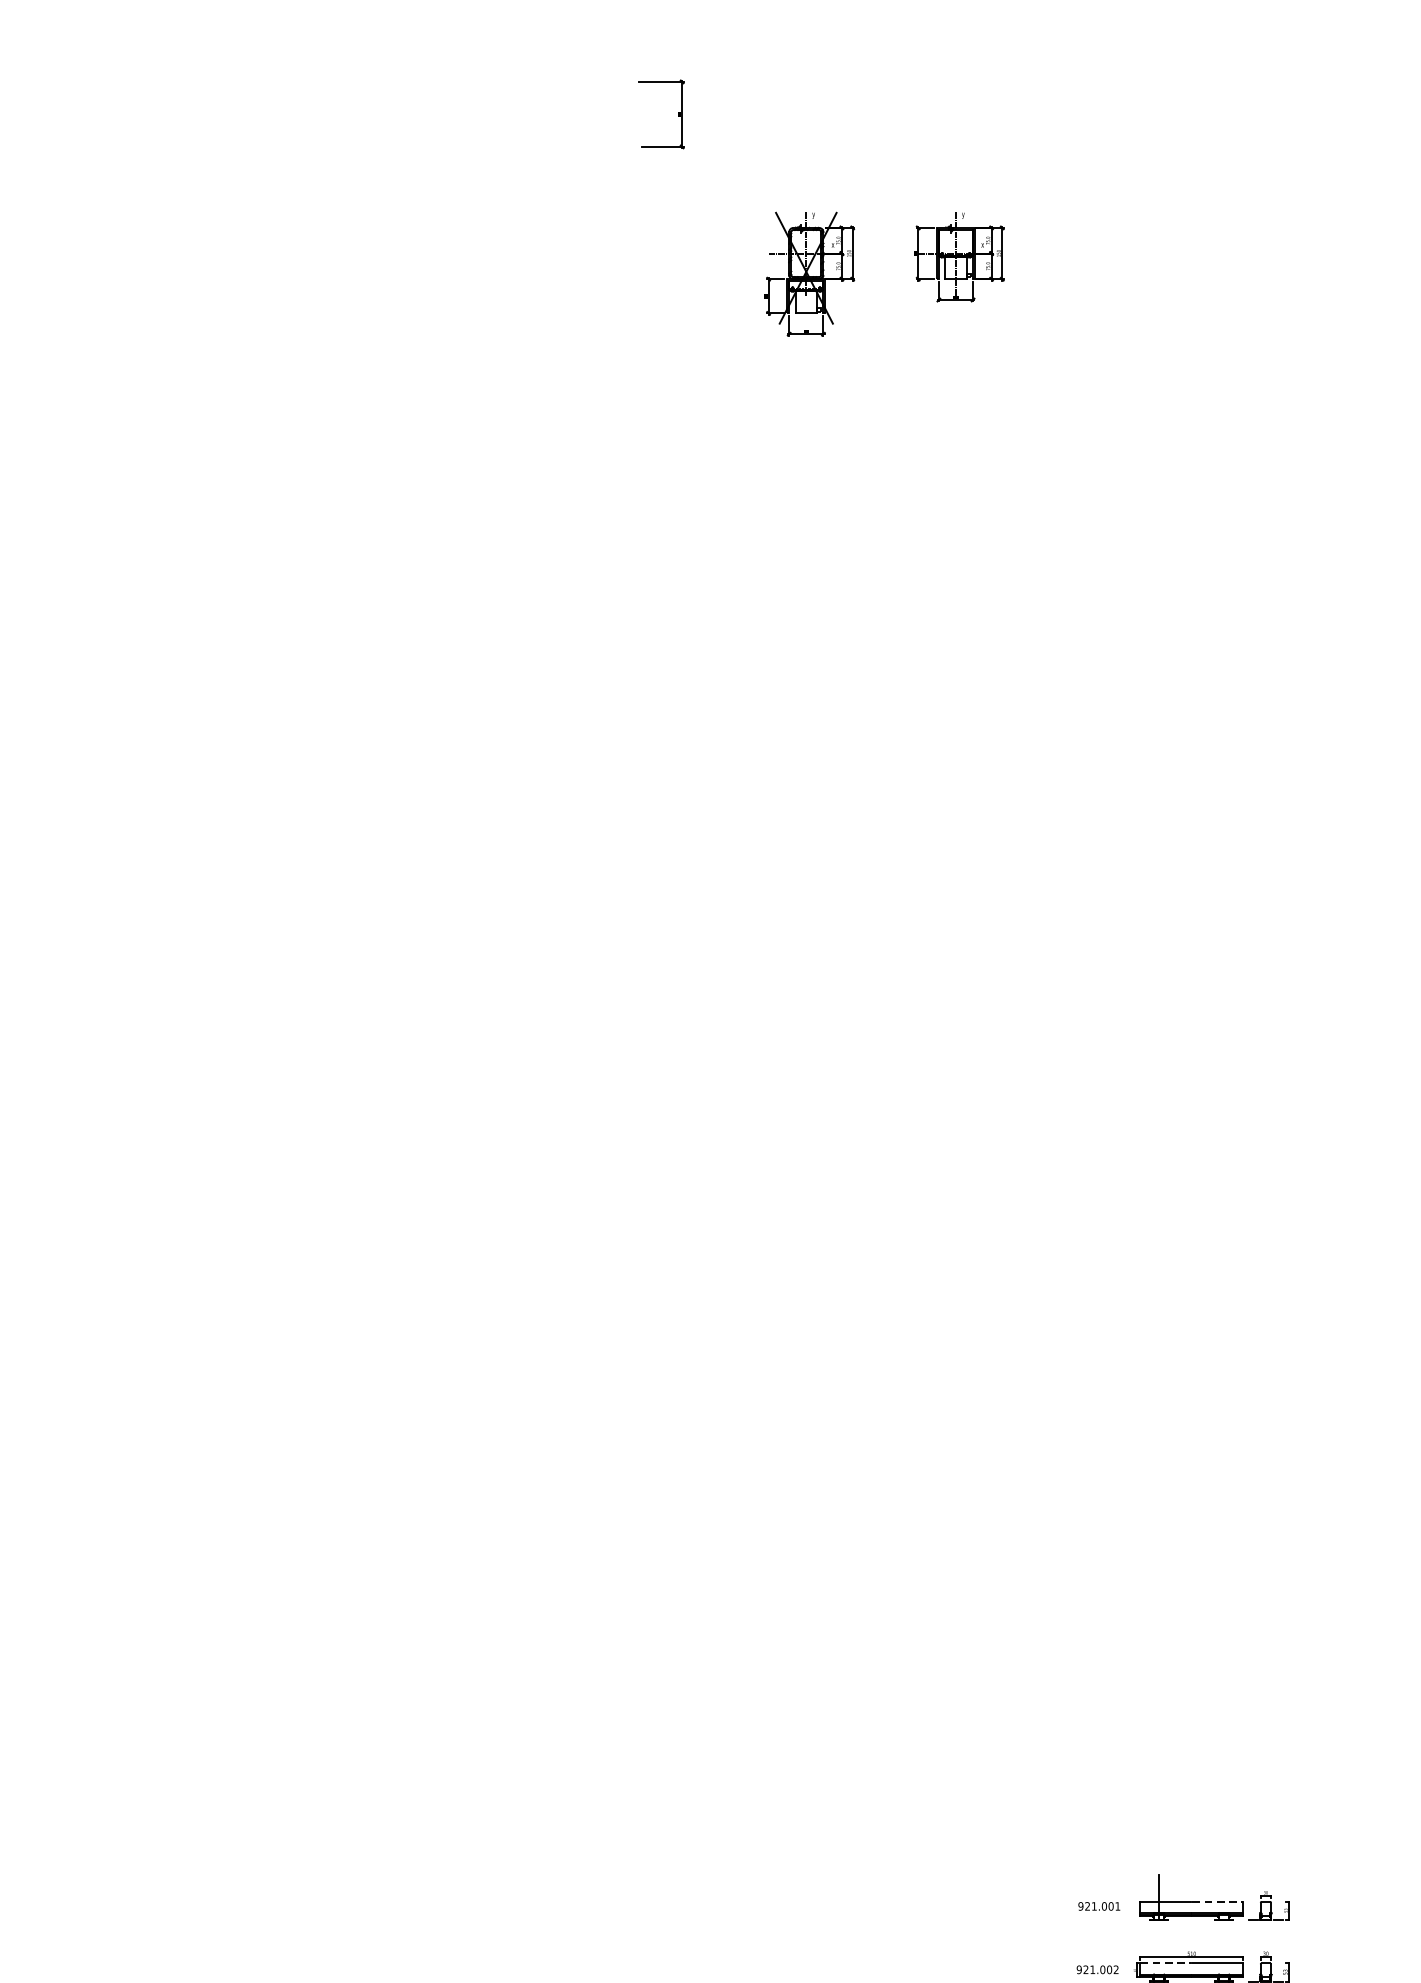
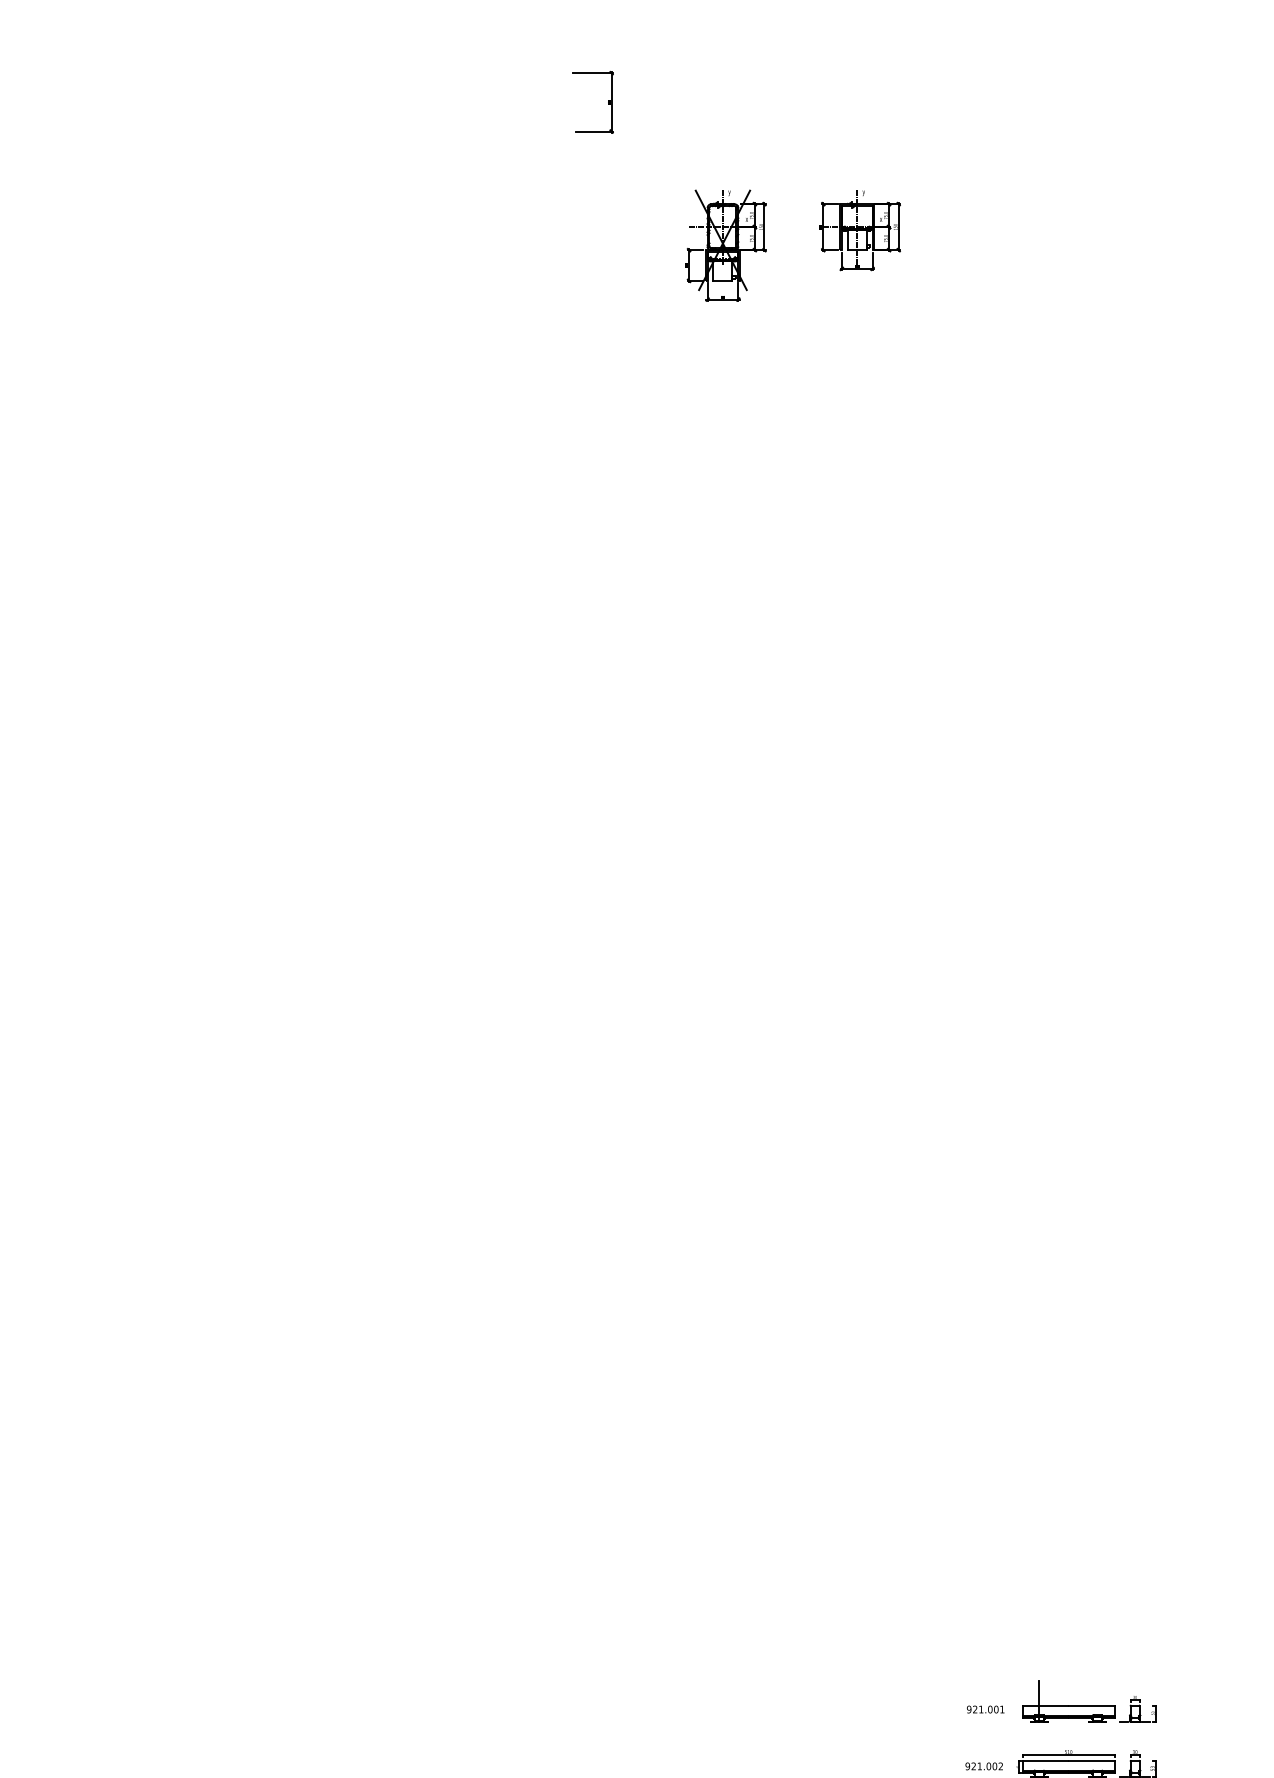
line: (1217, 1901) -> (1091, 1705), dashed -> solid
line: (1165, 1963) -> (1045, 1760), dashed -> solid

